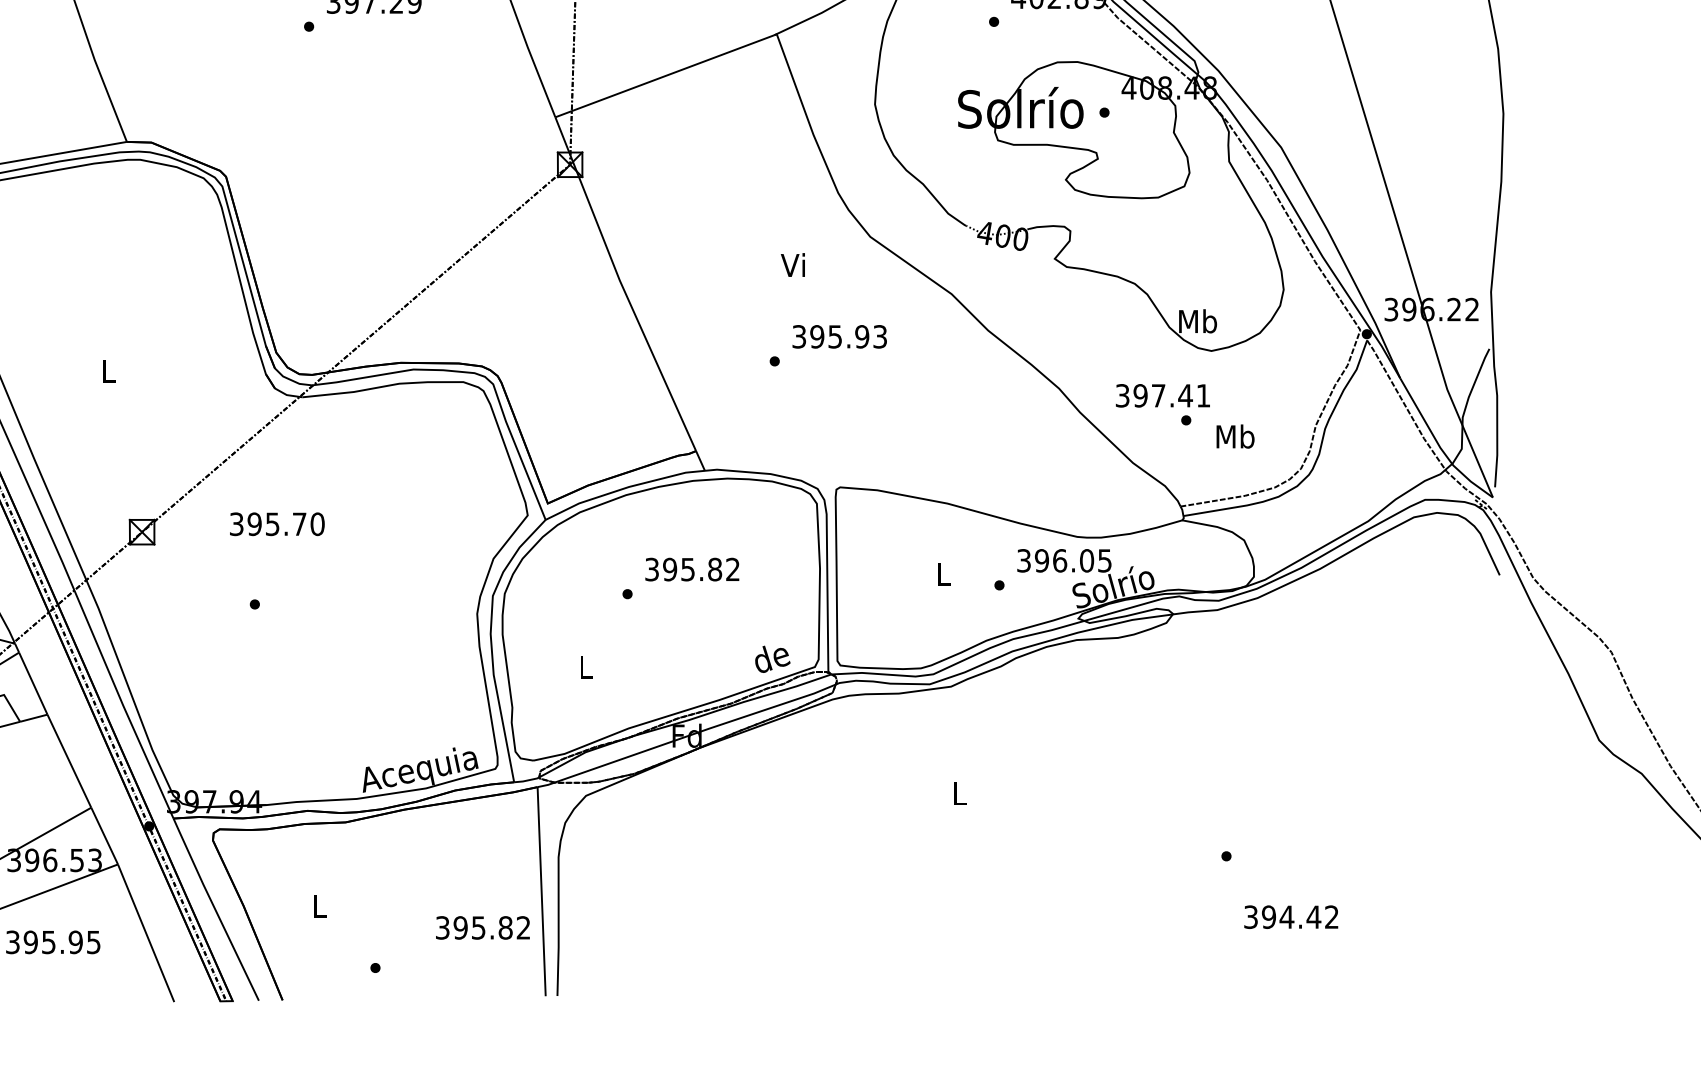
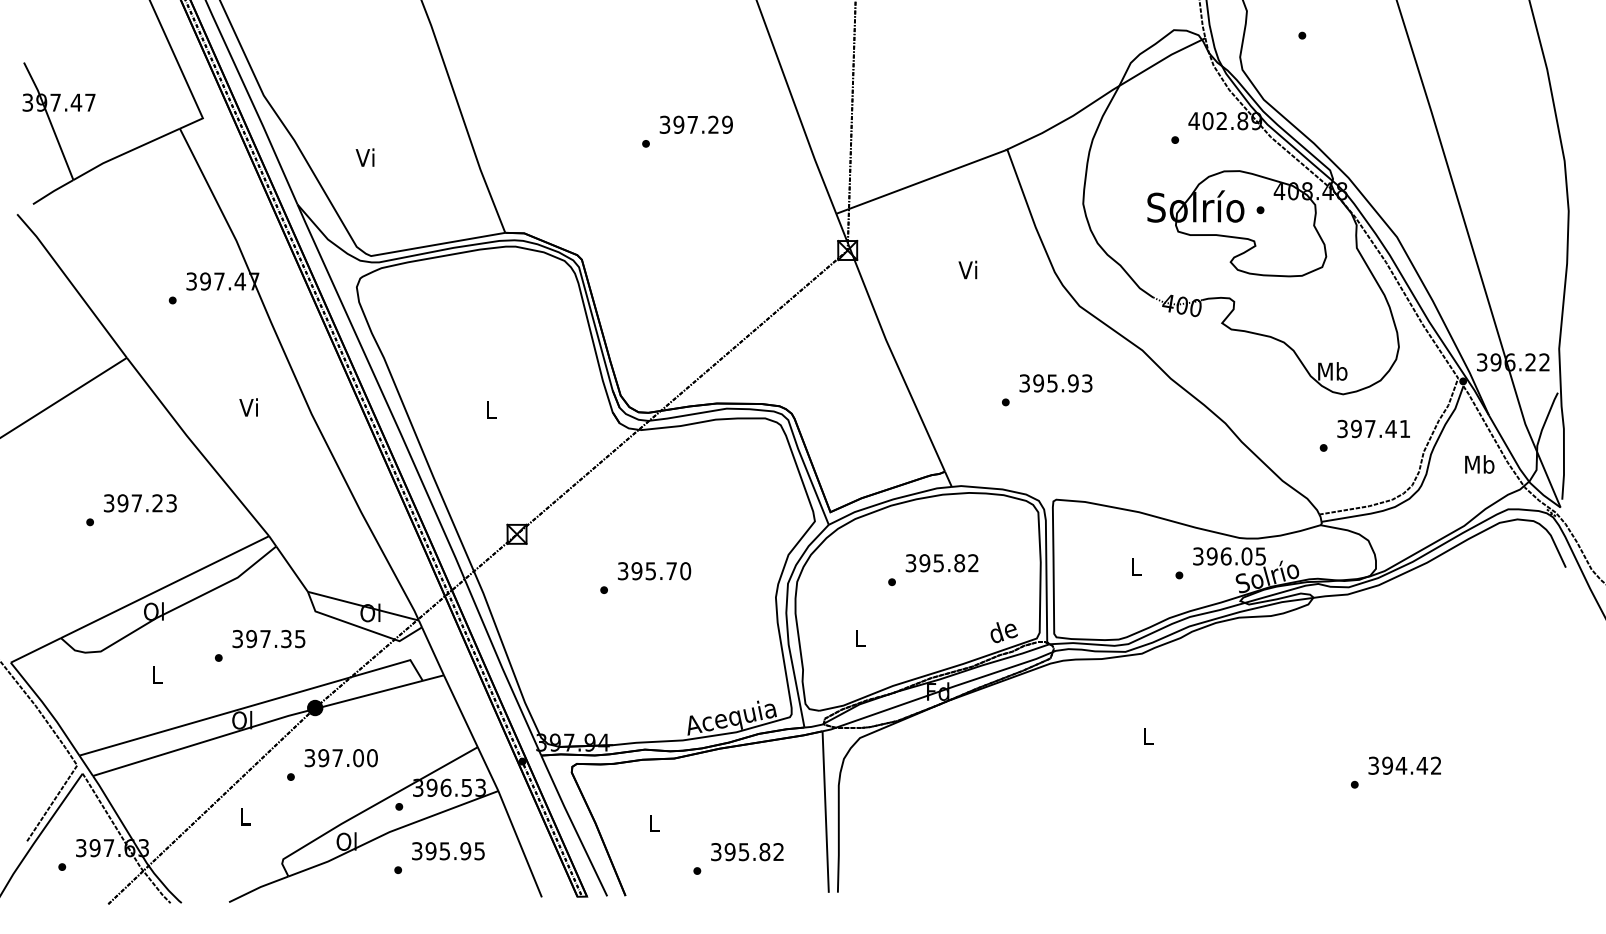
text: (792, 264) -> (967, 269), moved
text: (1162, 395) -> (1373, 428), moved
text: (1235, 436) -> (1479, 464), moved
text: (277, 524) -> (654, 571), moved
text: (1290, 916) -> (1404, 765), moved
text: (483, 928) -> (747, 852), moved

